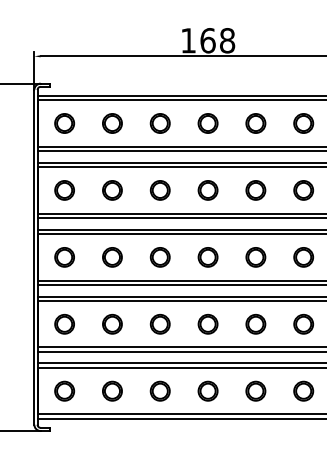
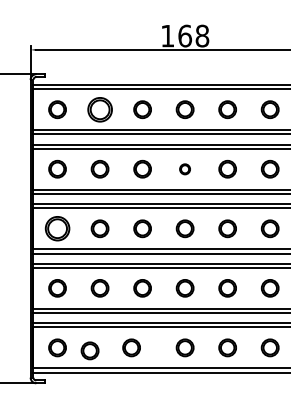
part: (111, 123) -> (99, 109), size x1.4
part: (207, 190) -> (184, 169), size x0.6
part: (64, 257) -> (57, 228), size x1.4
part: (111, 390) -> (89, 350), moved
part: (160, 390) -> (131, 347), moved

